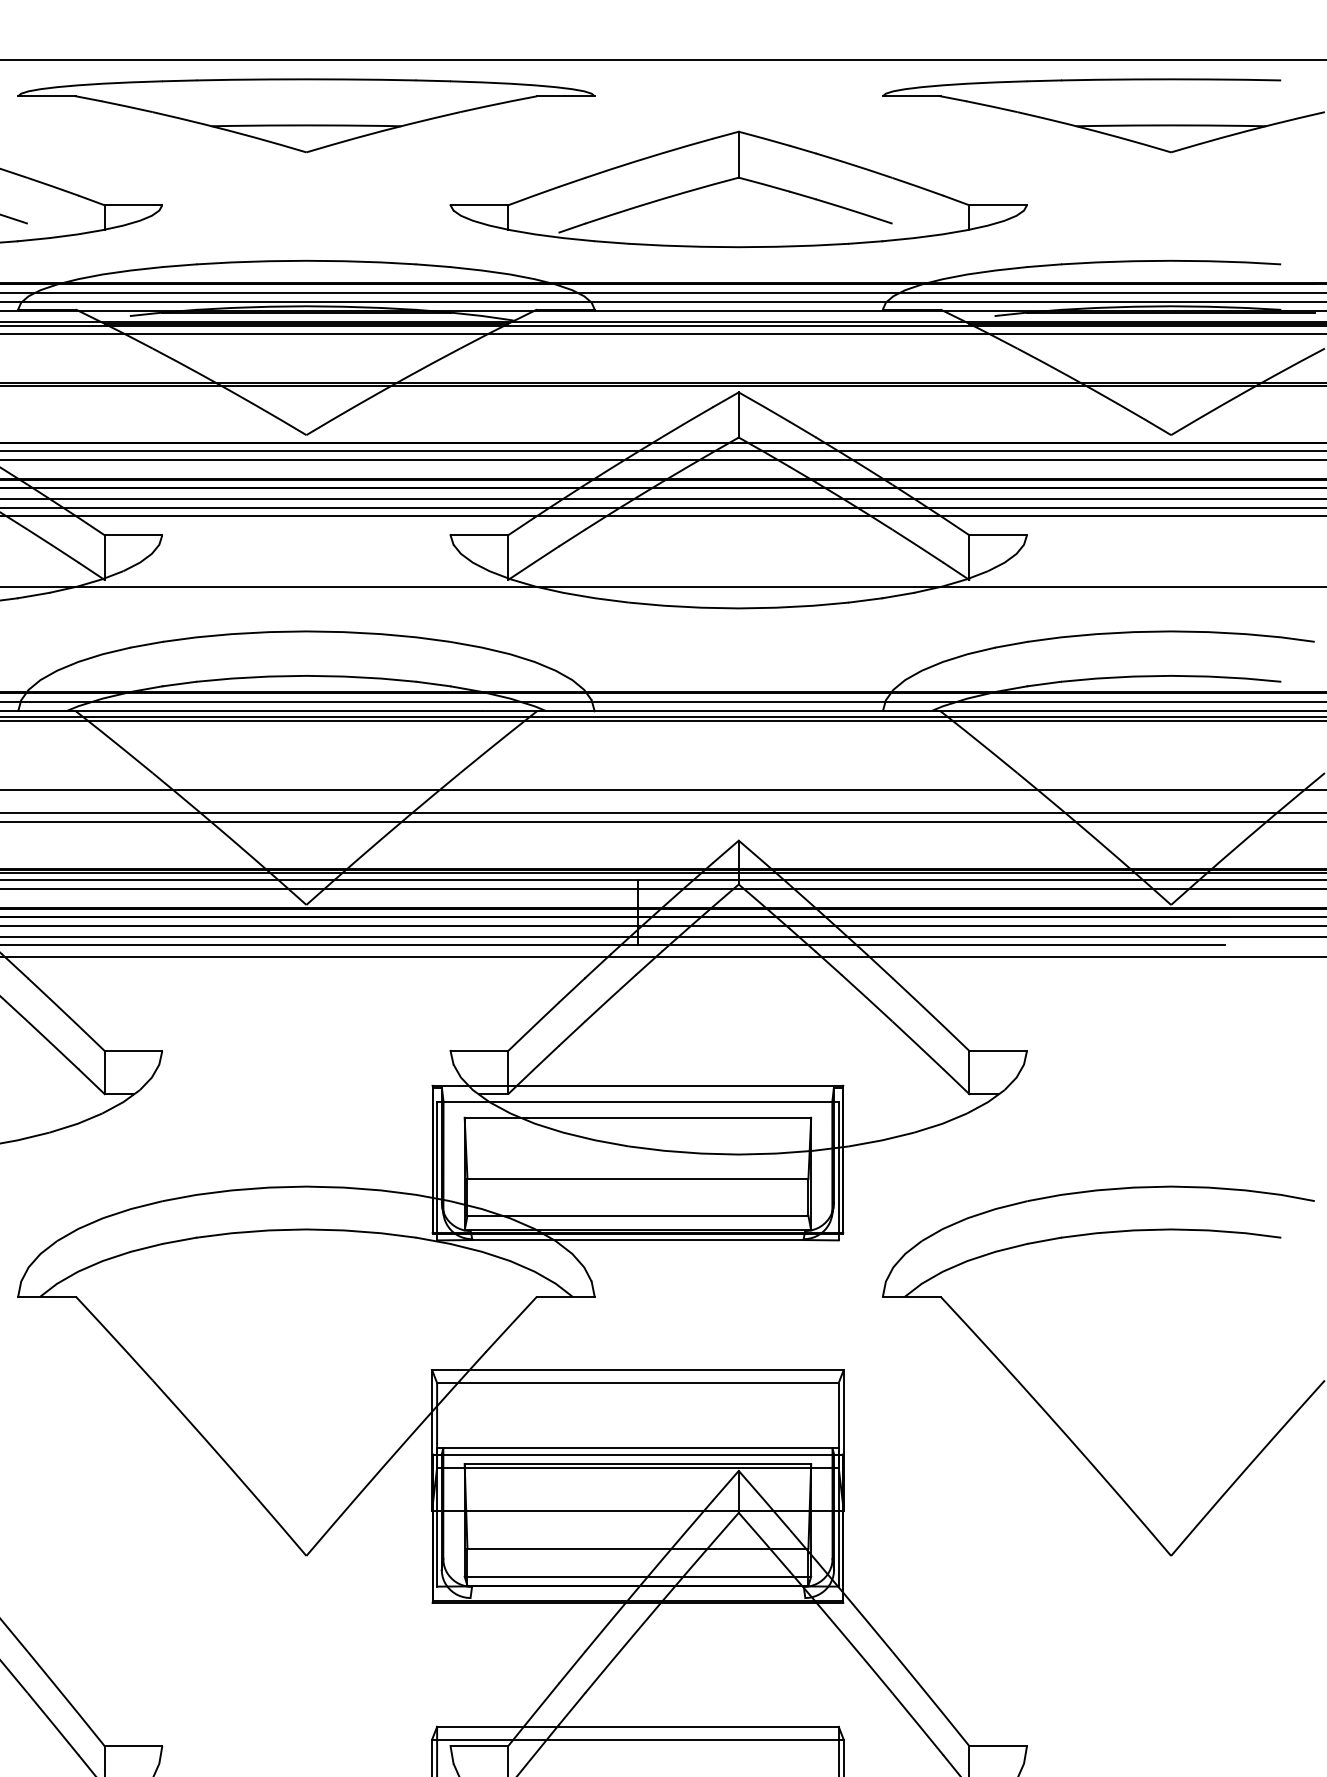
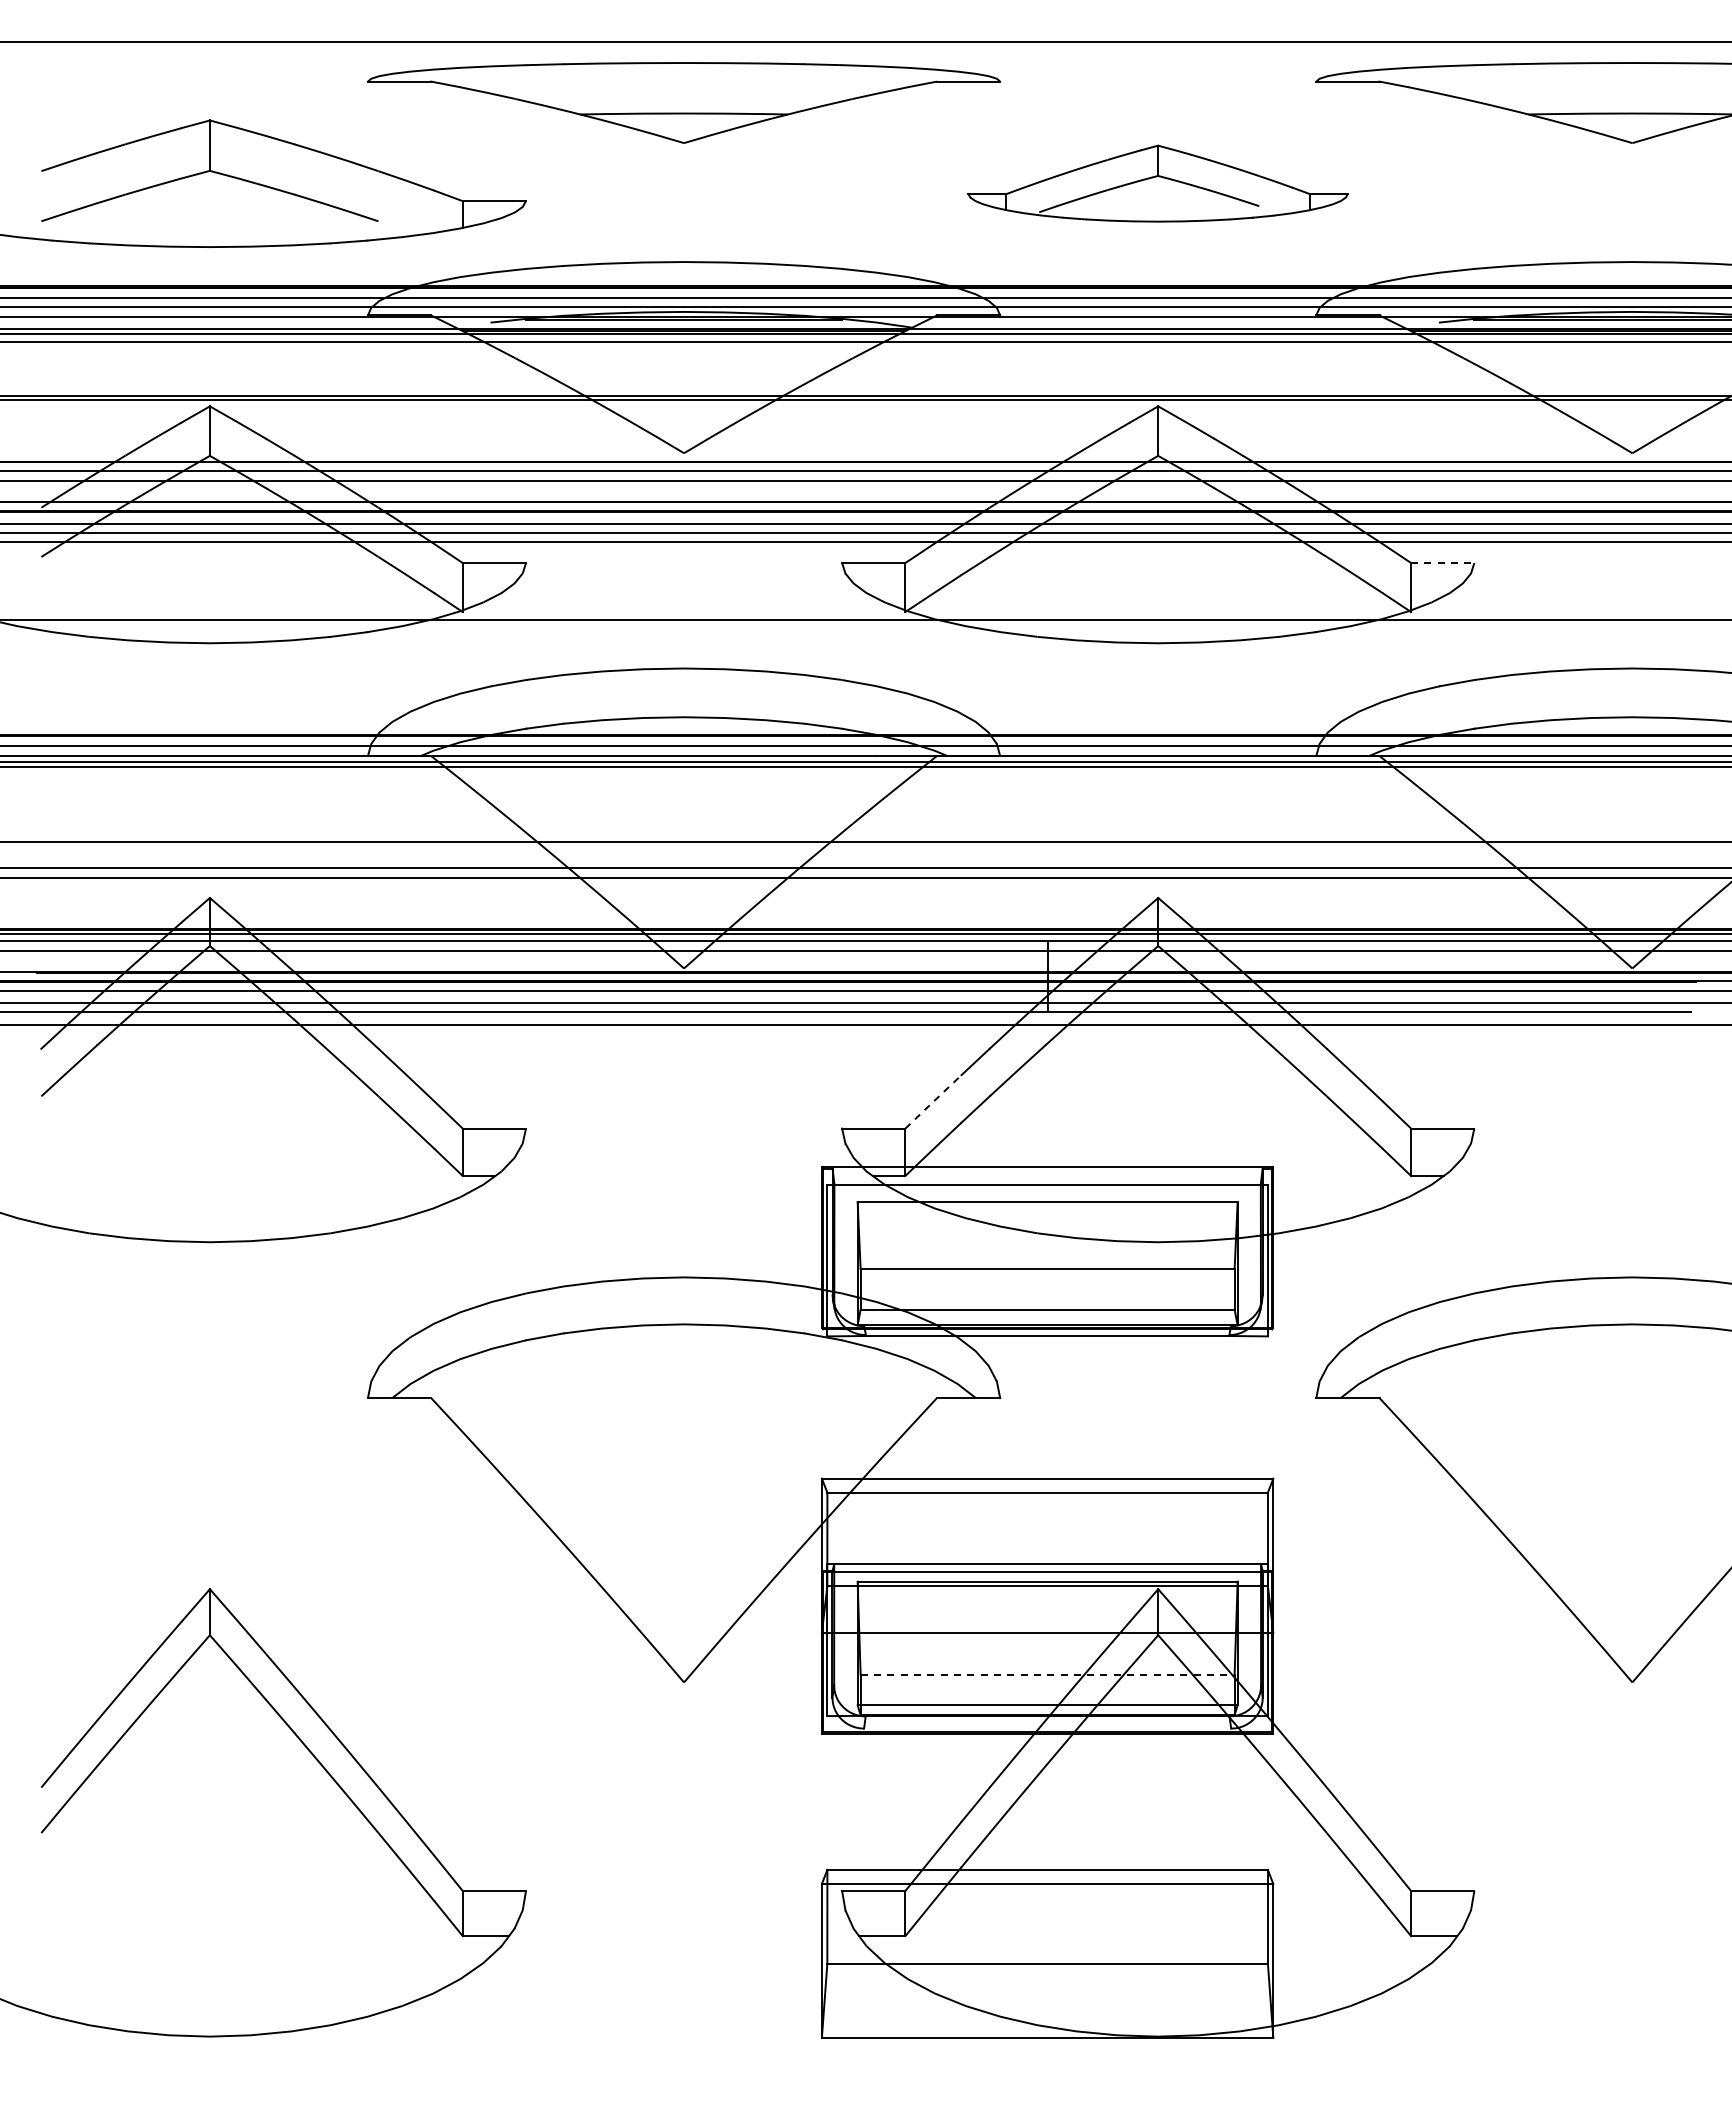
part: (738, 189) -> (1157, 183), size x0.6
line: (997, 535) -> (1442, 563), solid -> dashed
line: (533, 1026) -> (933, 1101), solid -> dashed
line: (637, 1548) -> (1047, 1674), solid -> dashed

